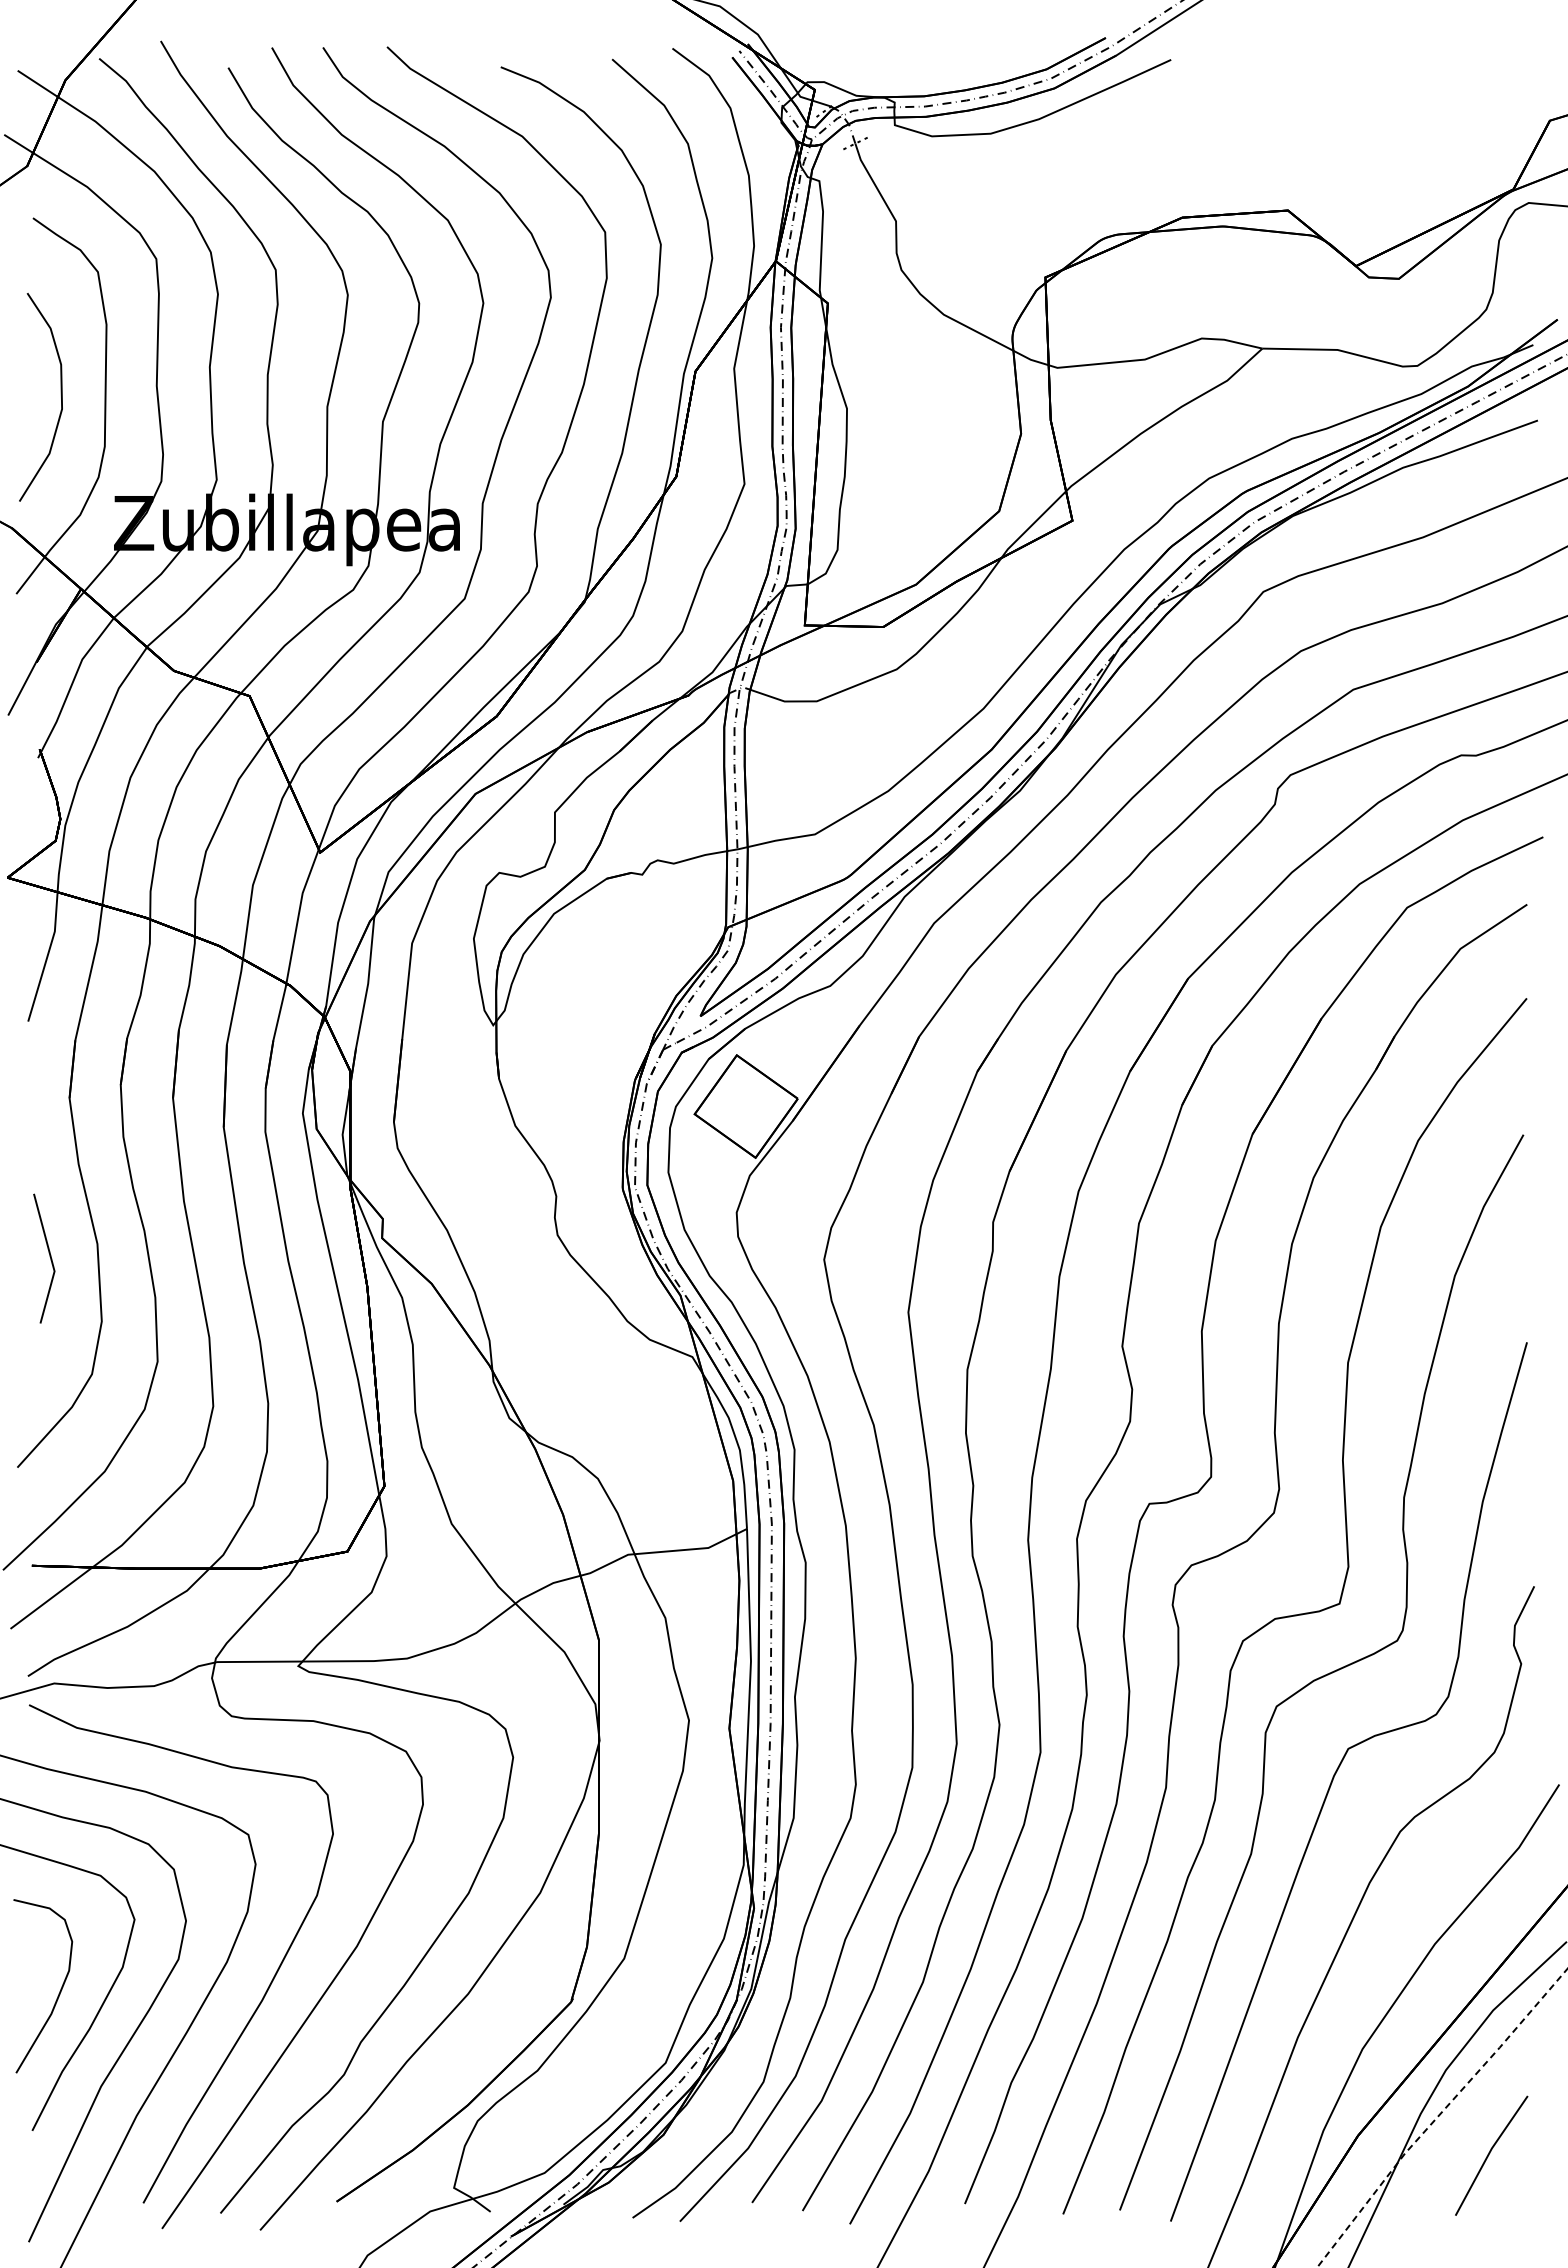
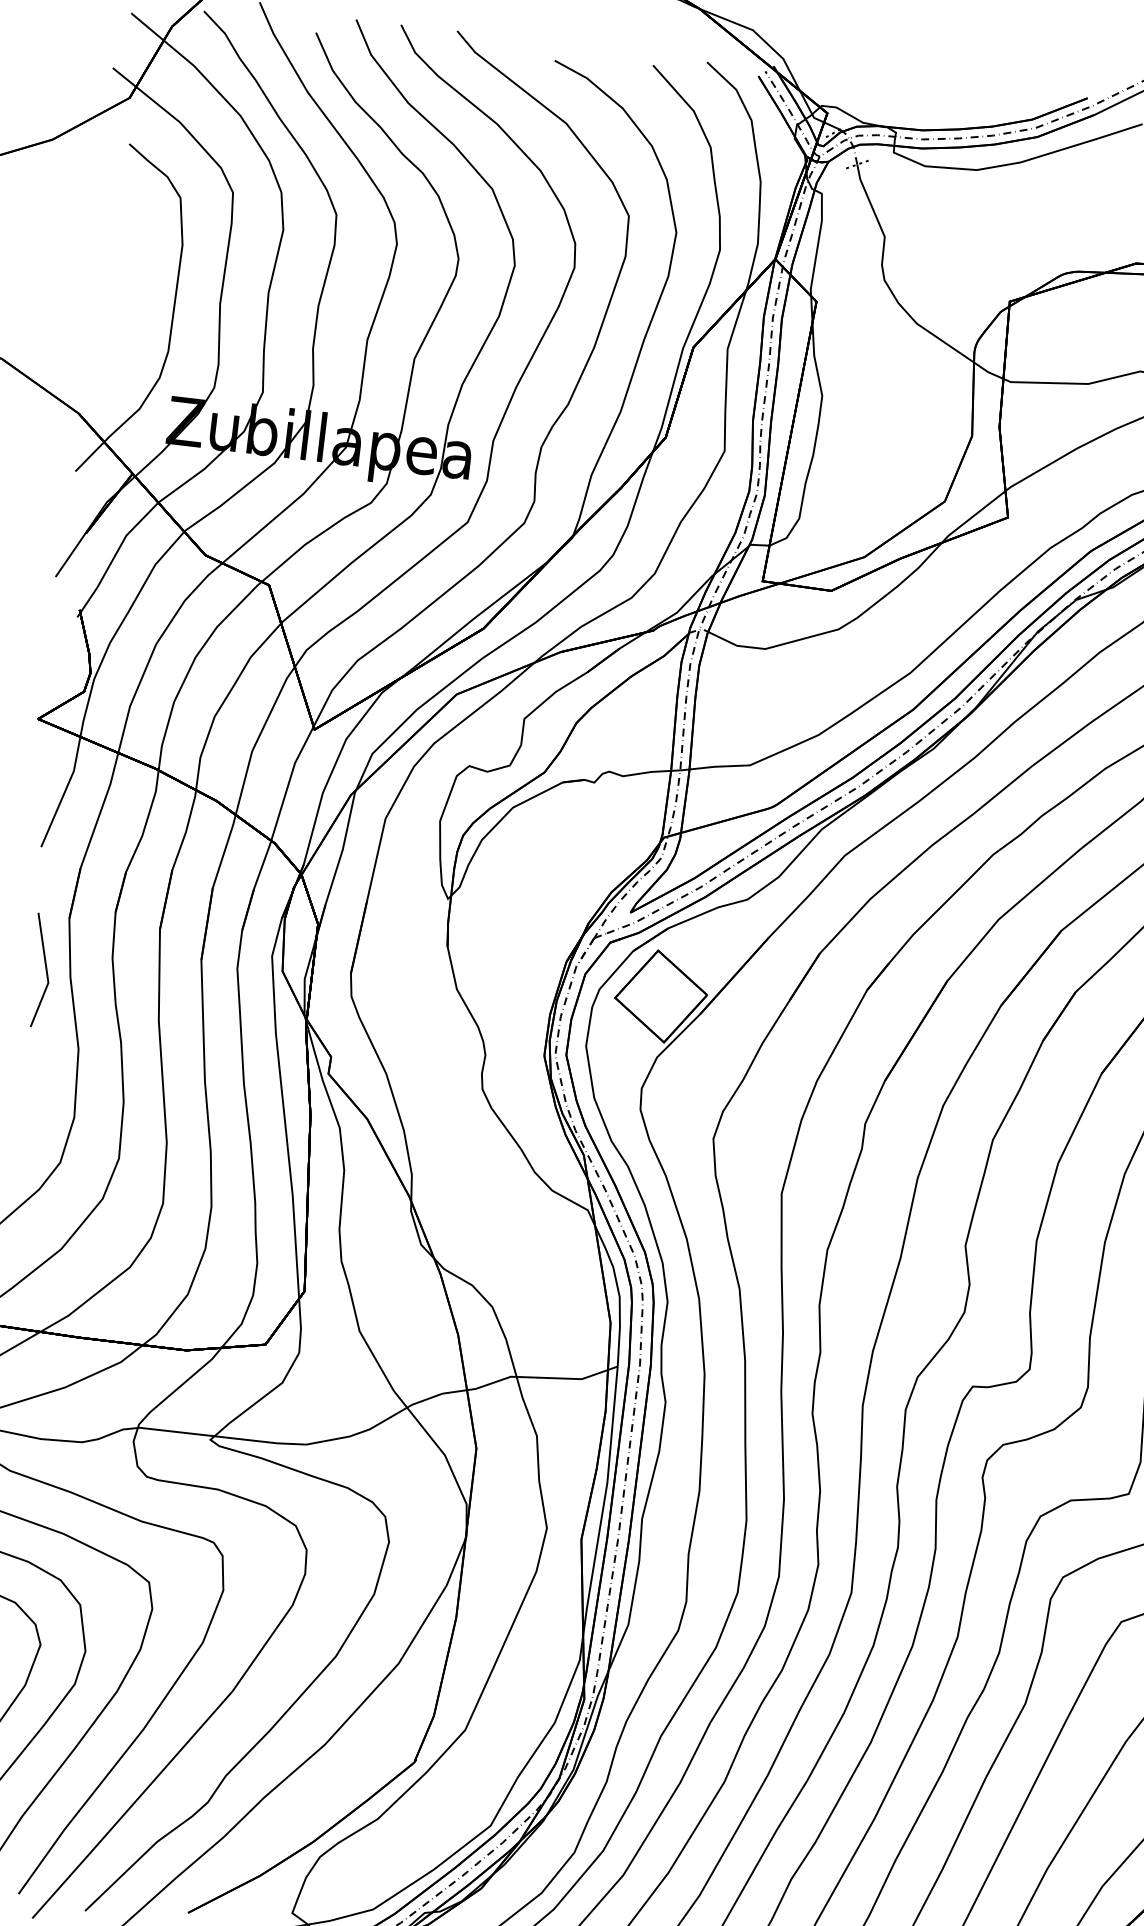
curve: (60, 395) -> (134, 302), removed
line: (49, 1256) -> (45, 969), moved

